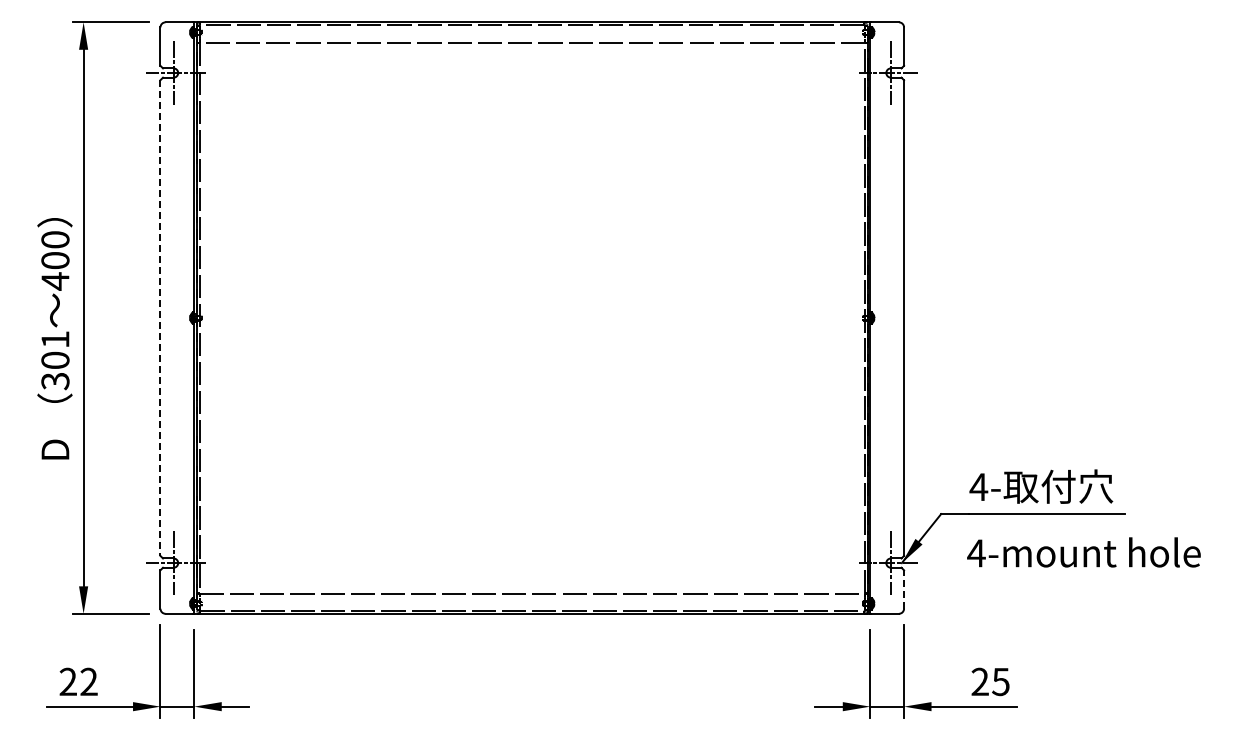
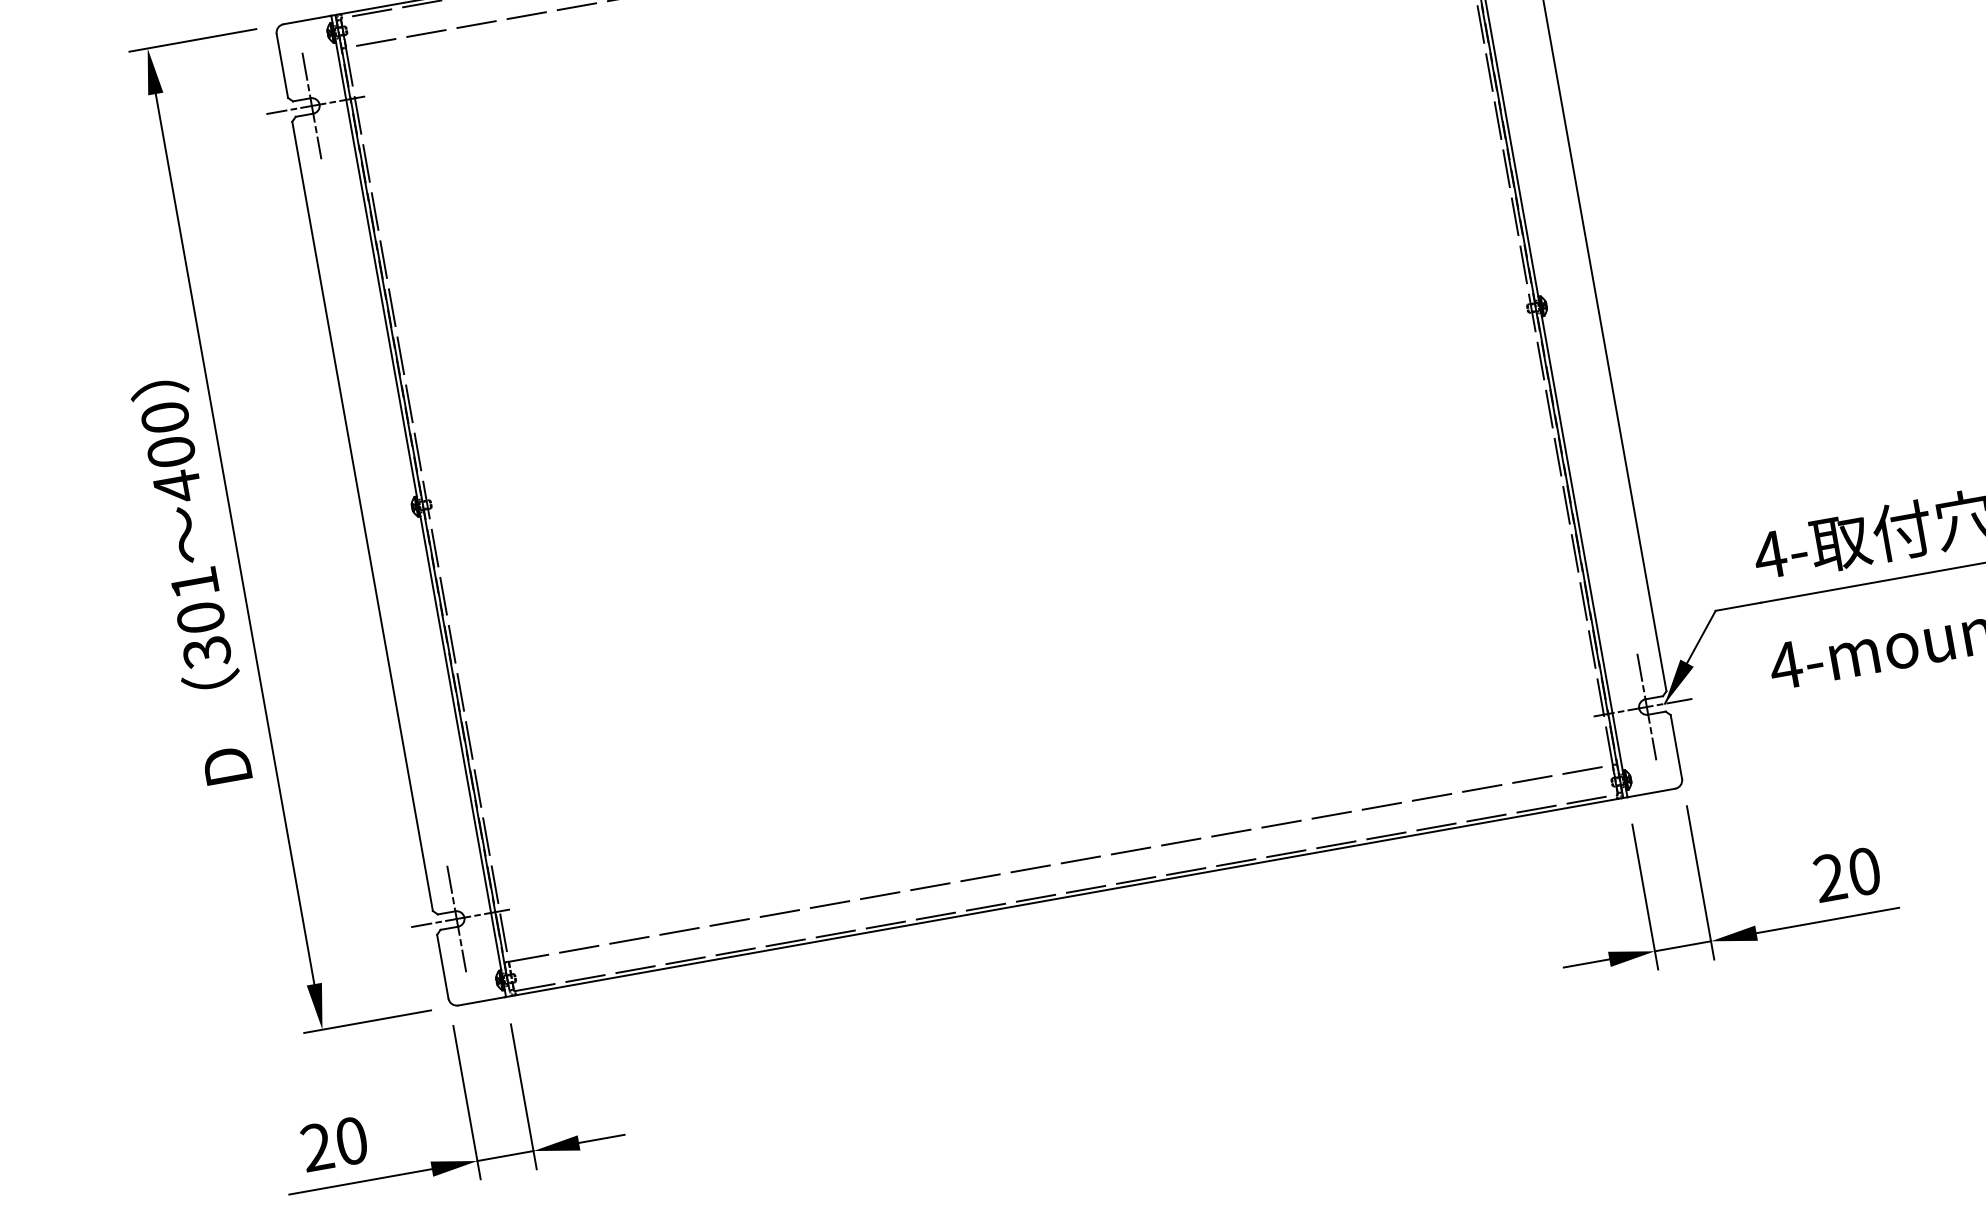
line: (160, 318) -> (362, 517), dashed -> solid
line: (904, 589) -> (1677, 746), dashed -> solid
text: (88, 681) -> (350, 1140), 22 -> 20
text: (1000, 681) -> (1863, 871), 25 -> 20

